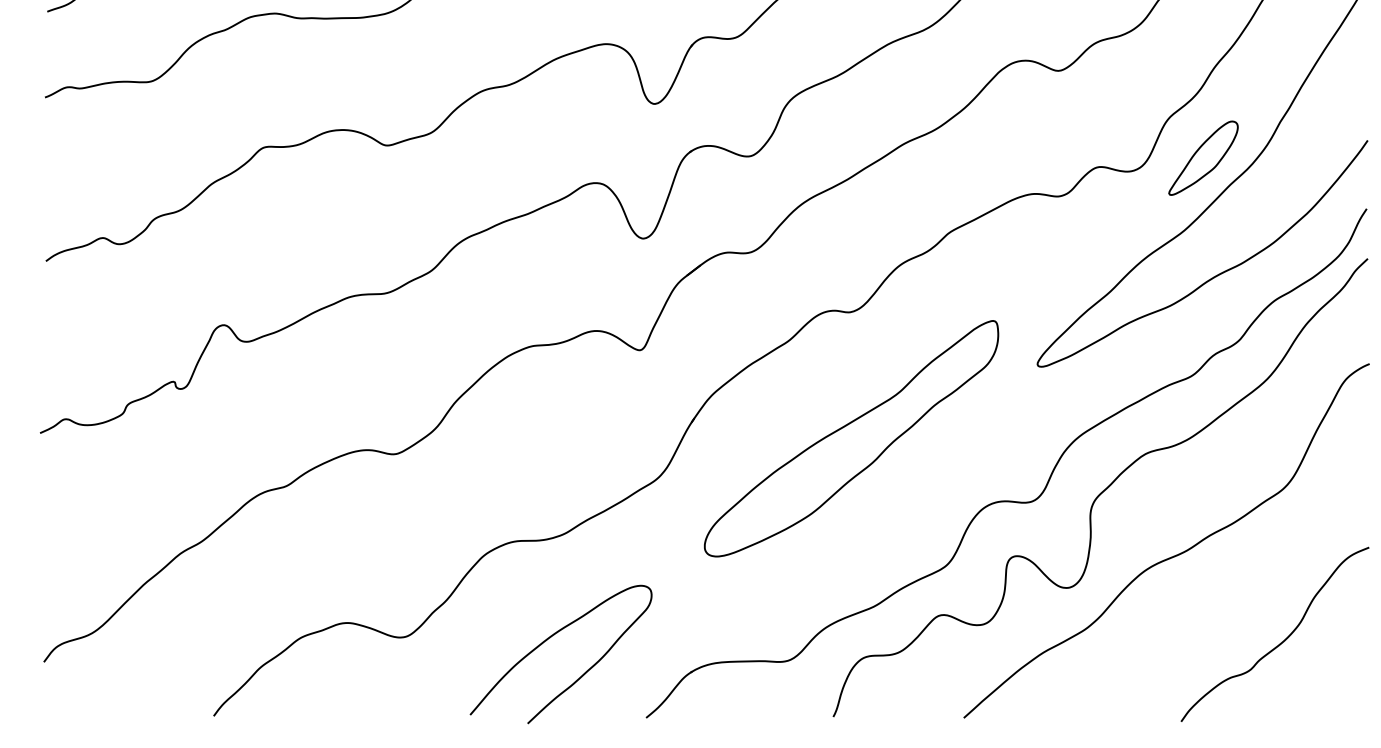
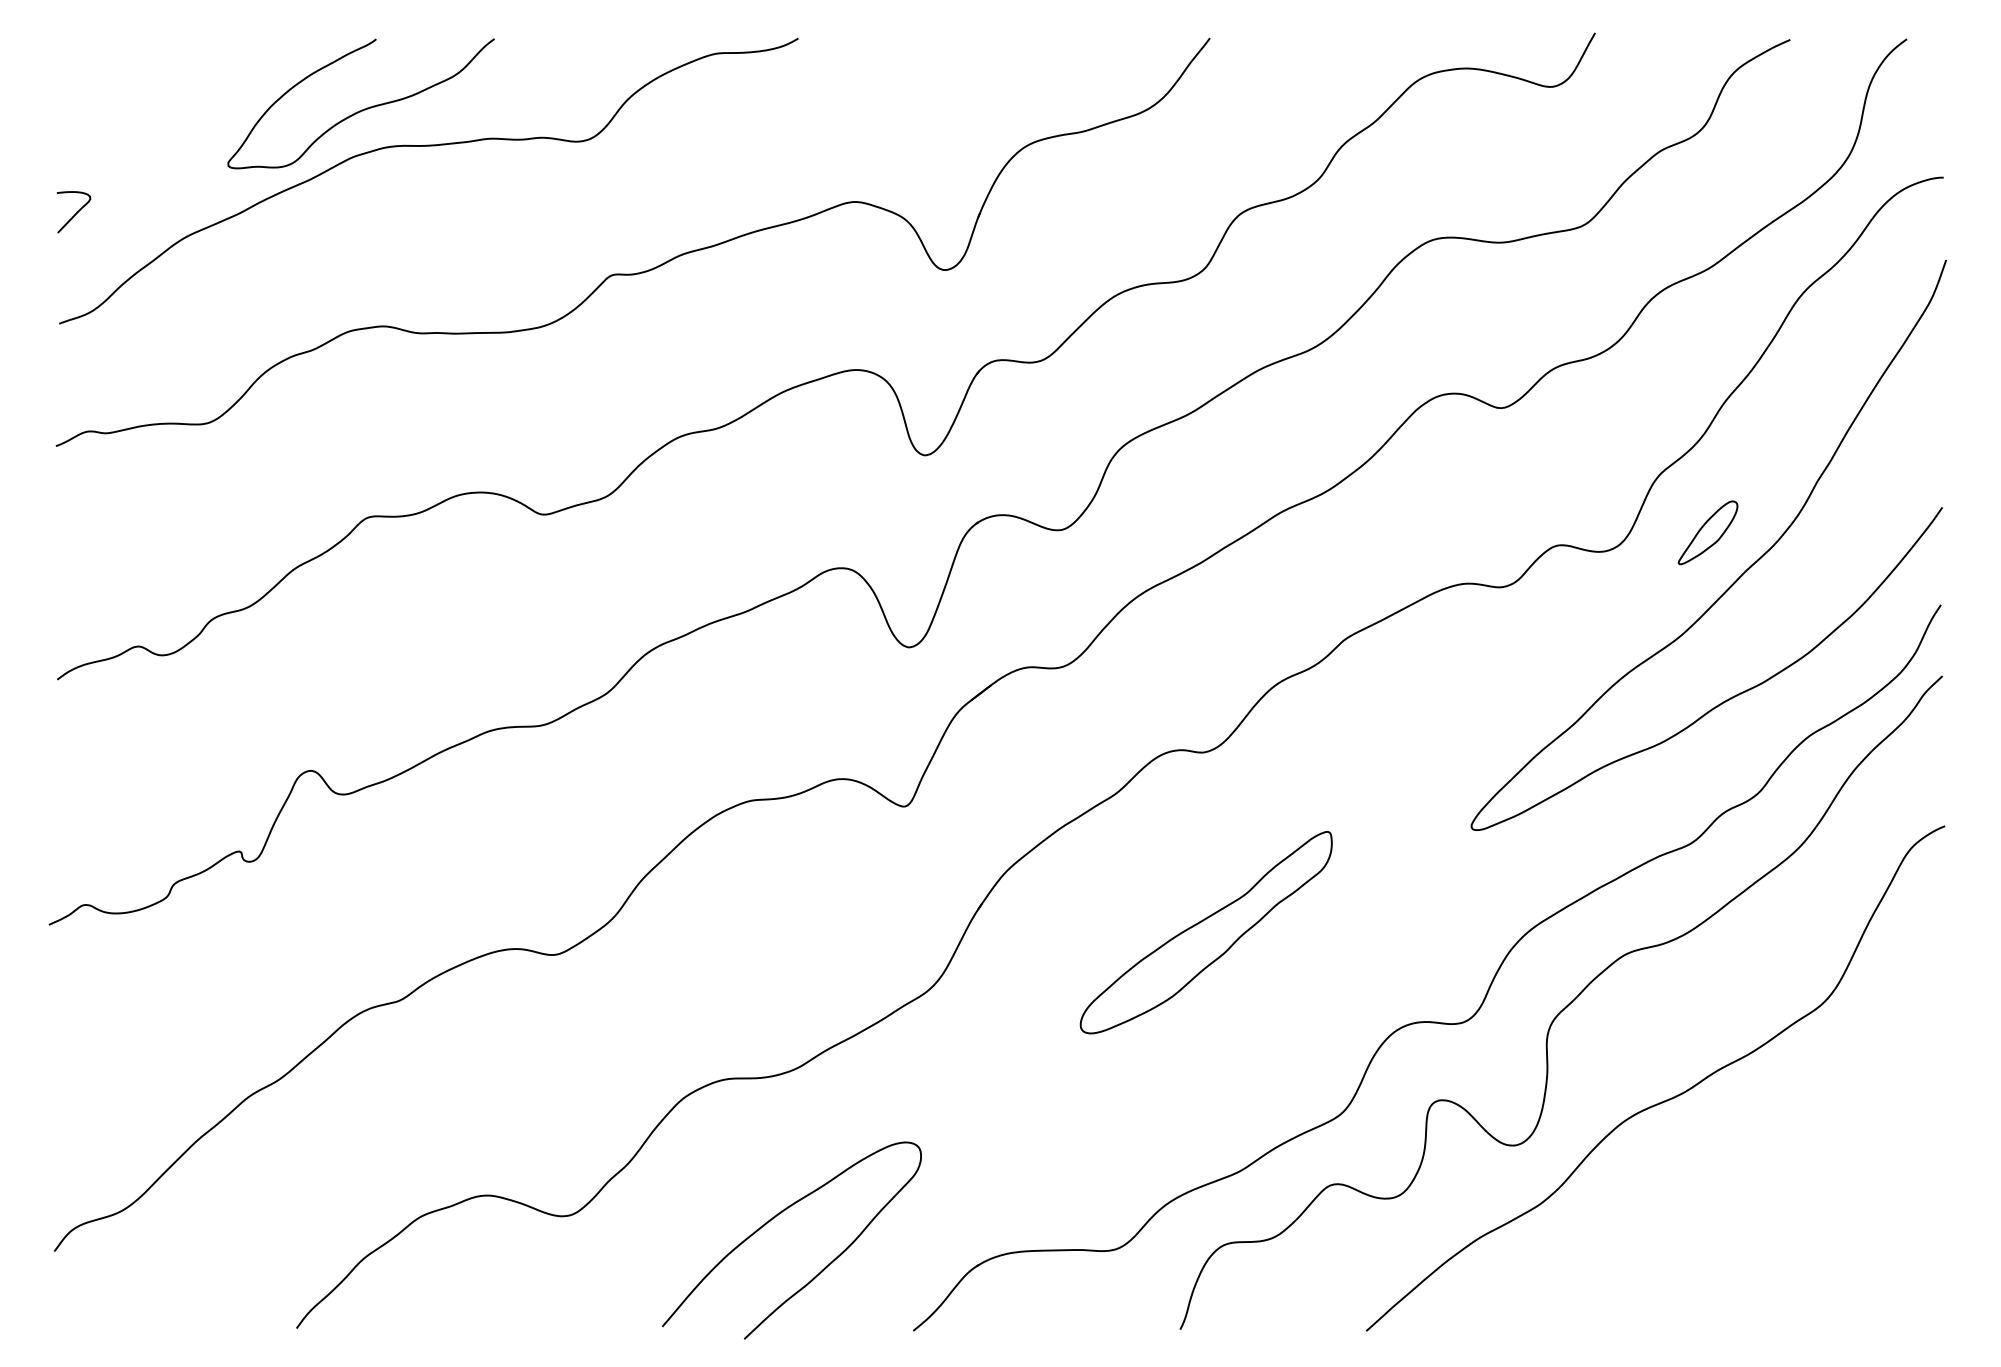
part: (1203, 158) -> (1707, 532), size x0.6
part: (851, 438) -> (1206, 932), size x0.6
curve: (1280, 642) -> (1818, 1223), removed

